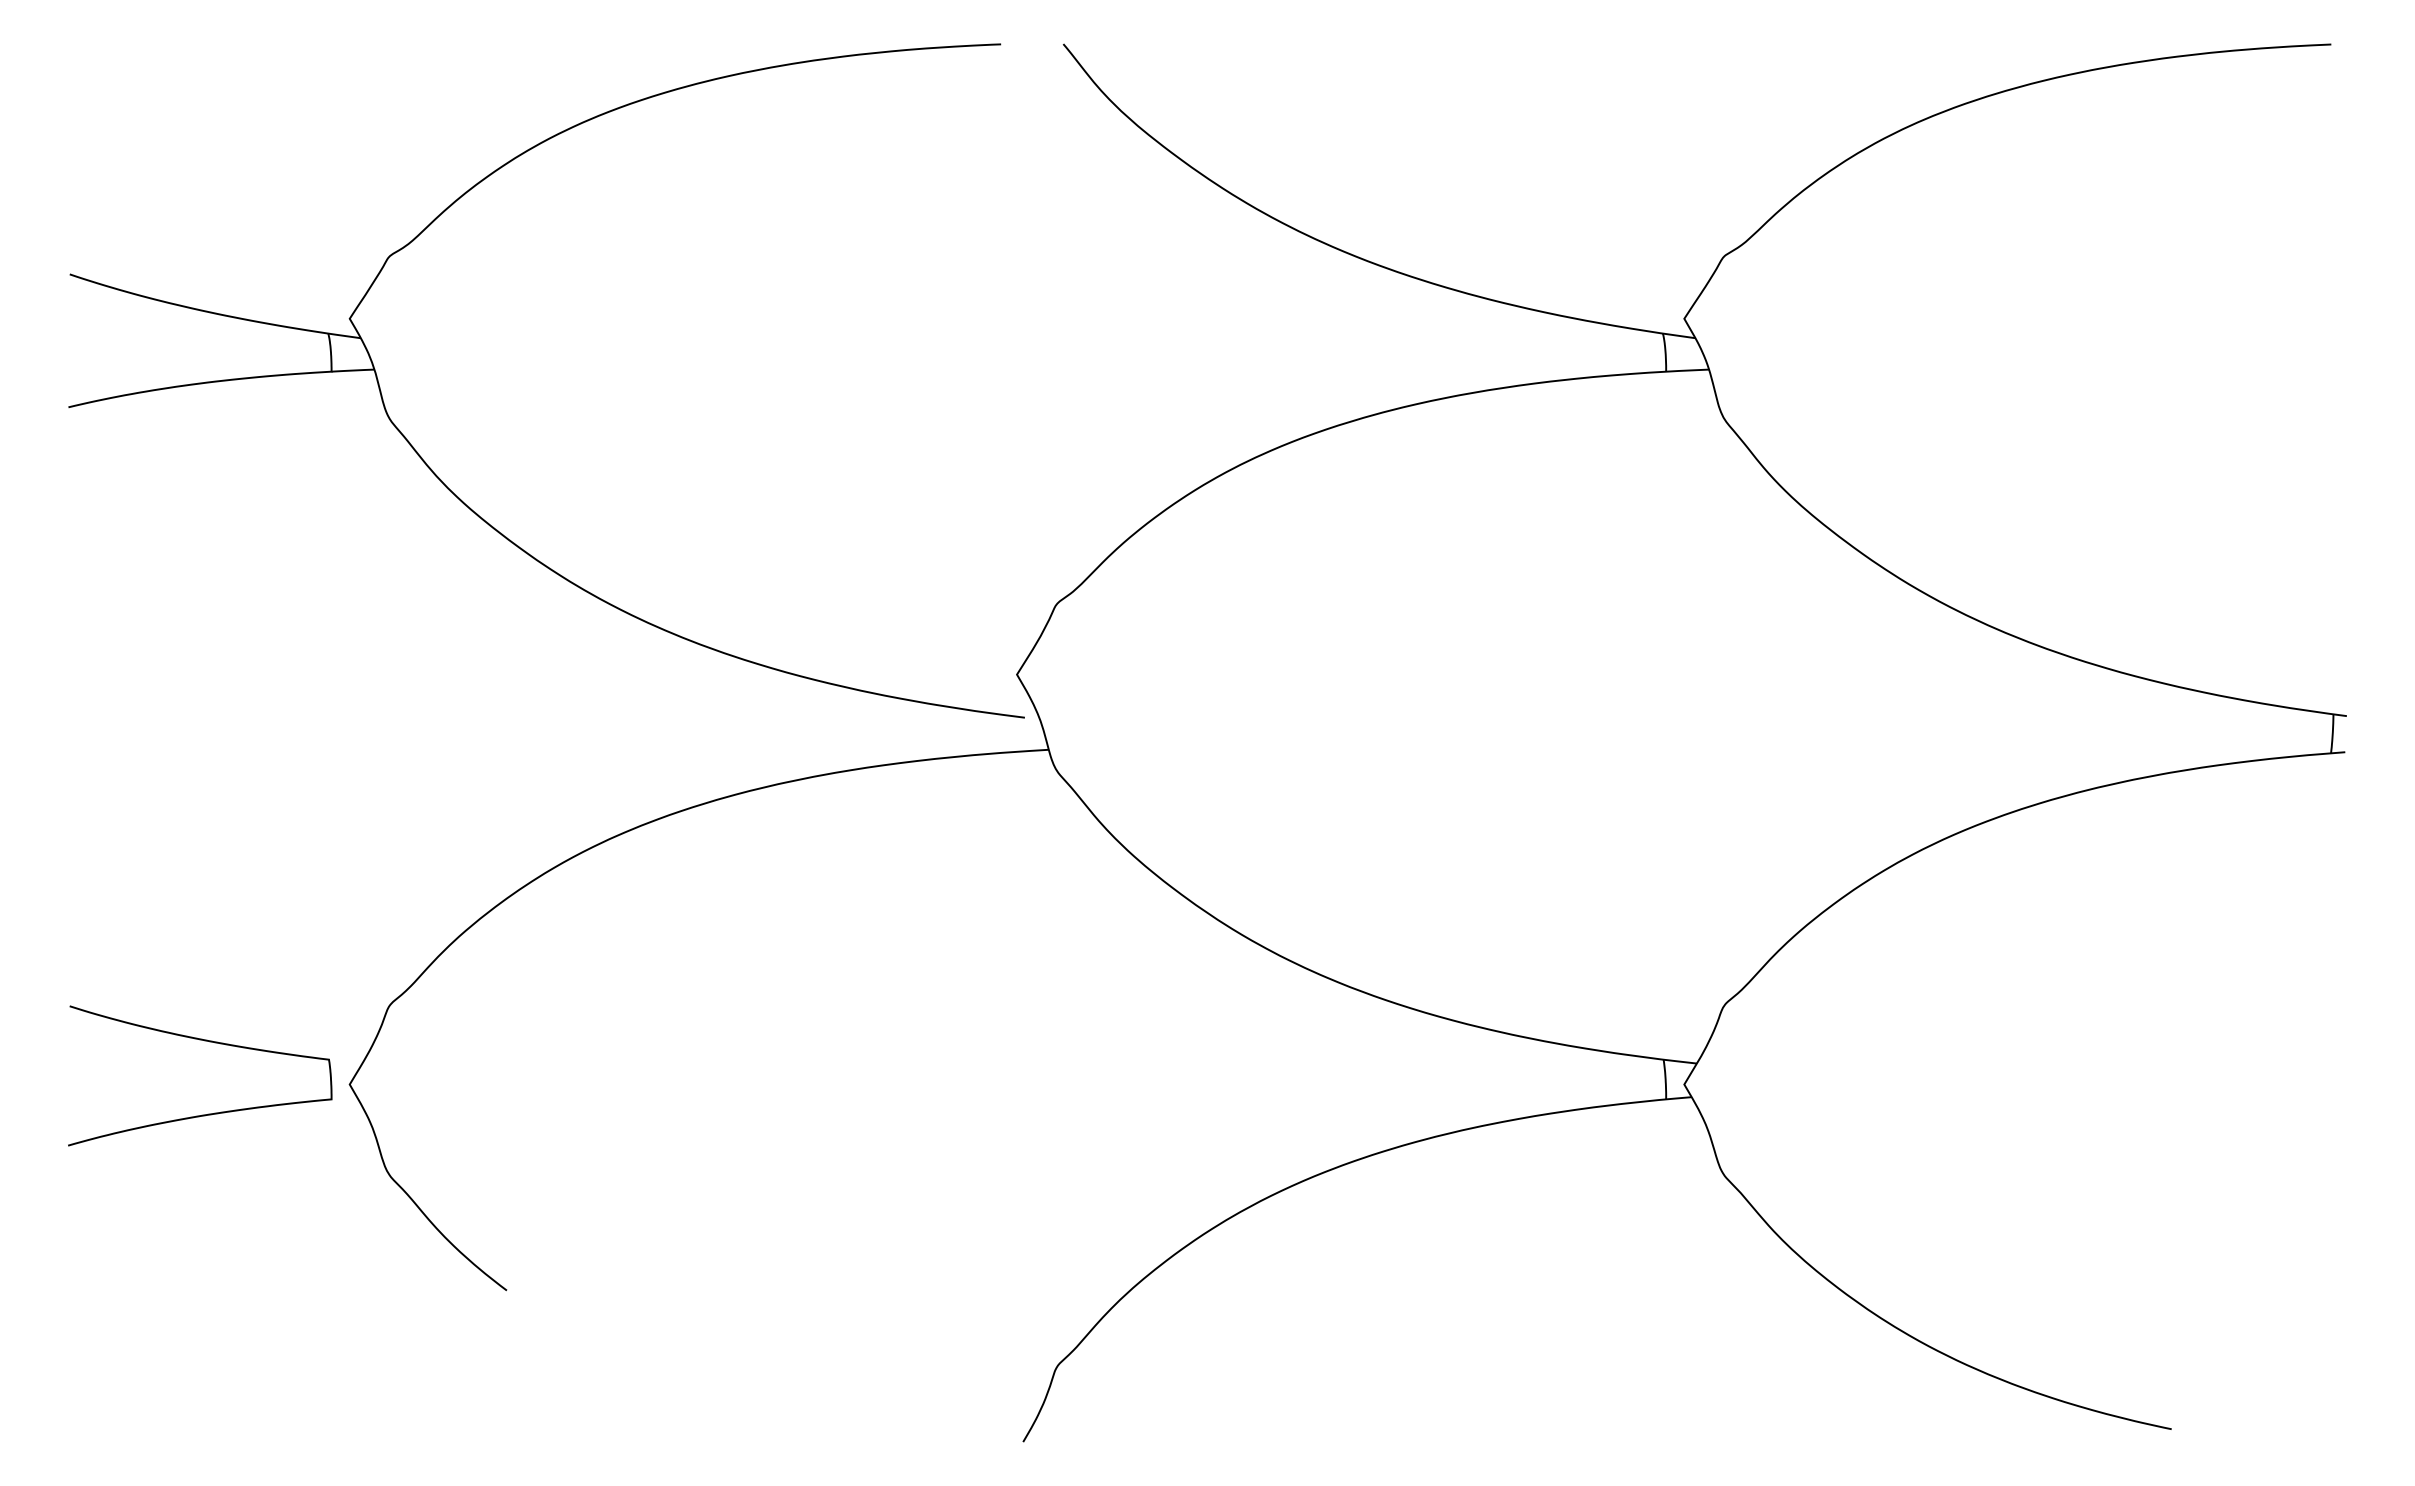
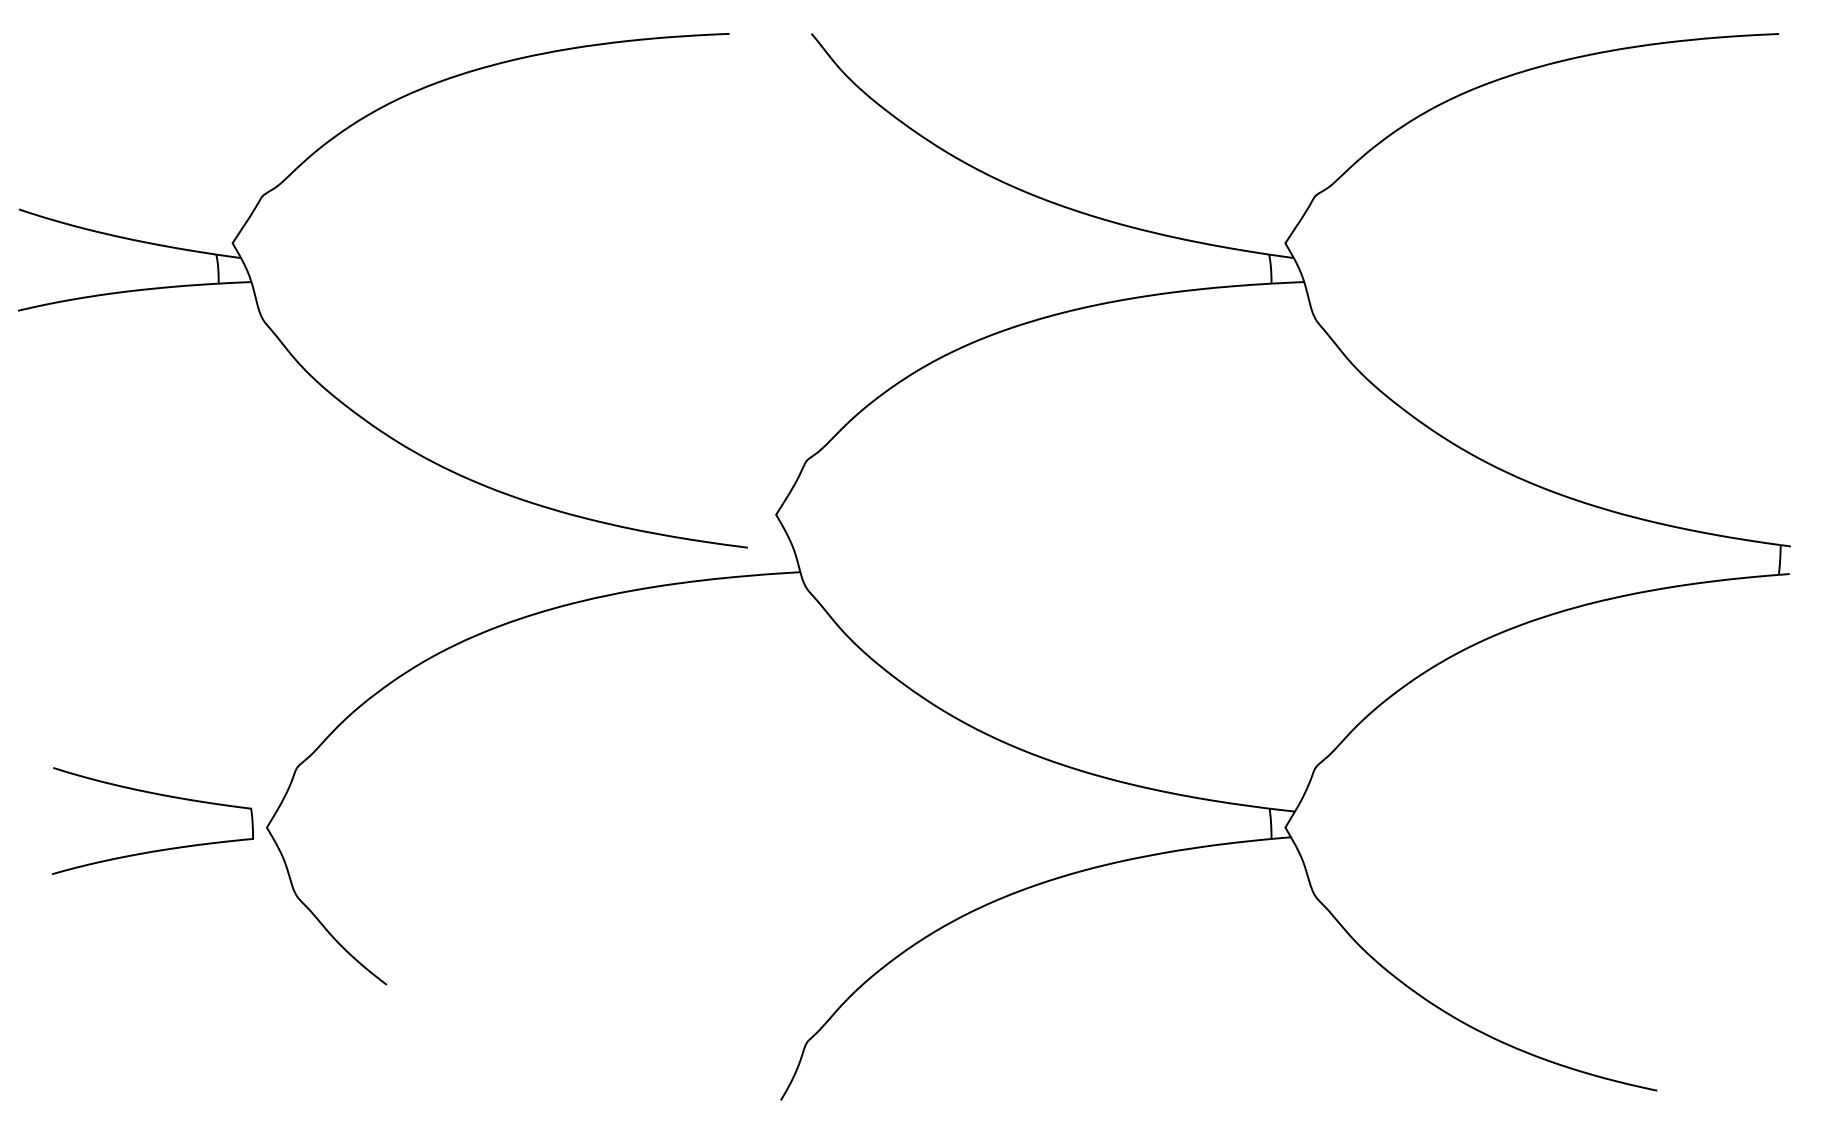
part: (441, 479) -> (302, 365), moved

